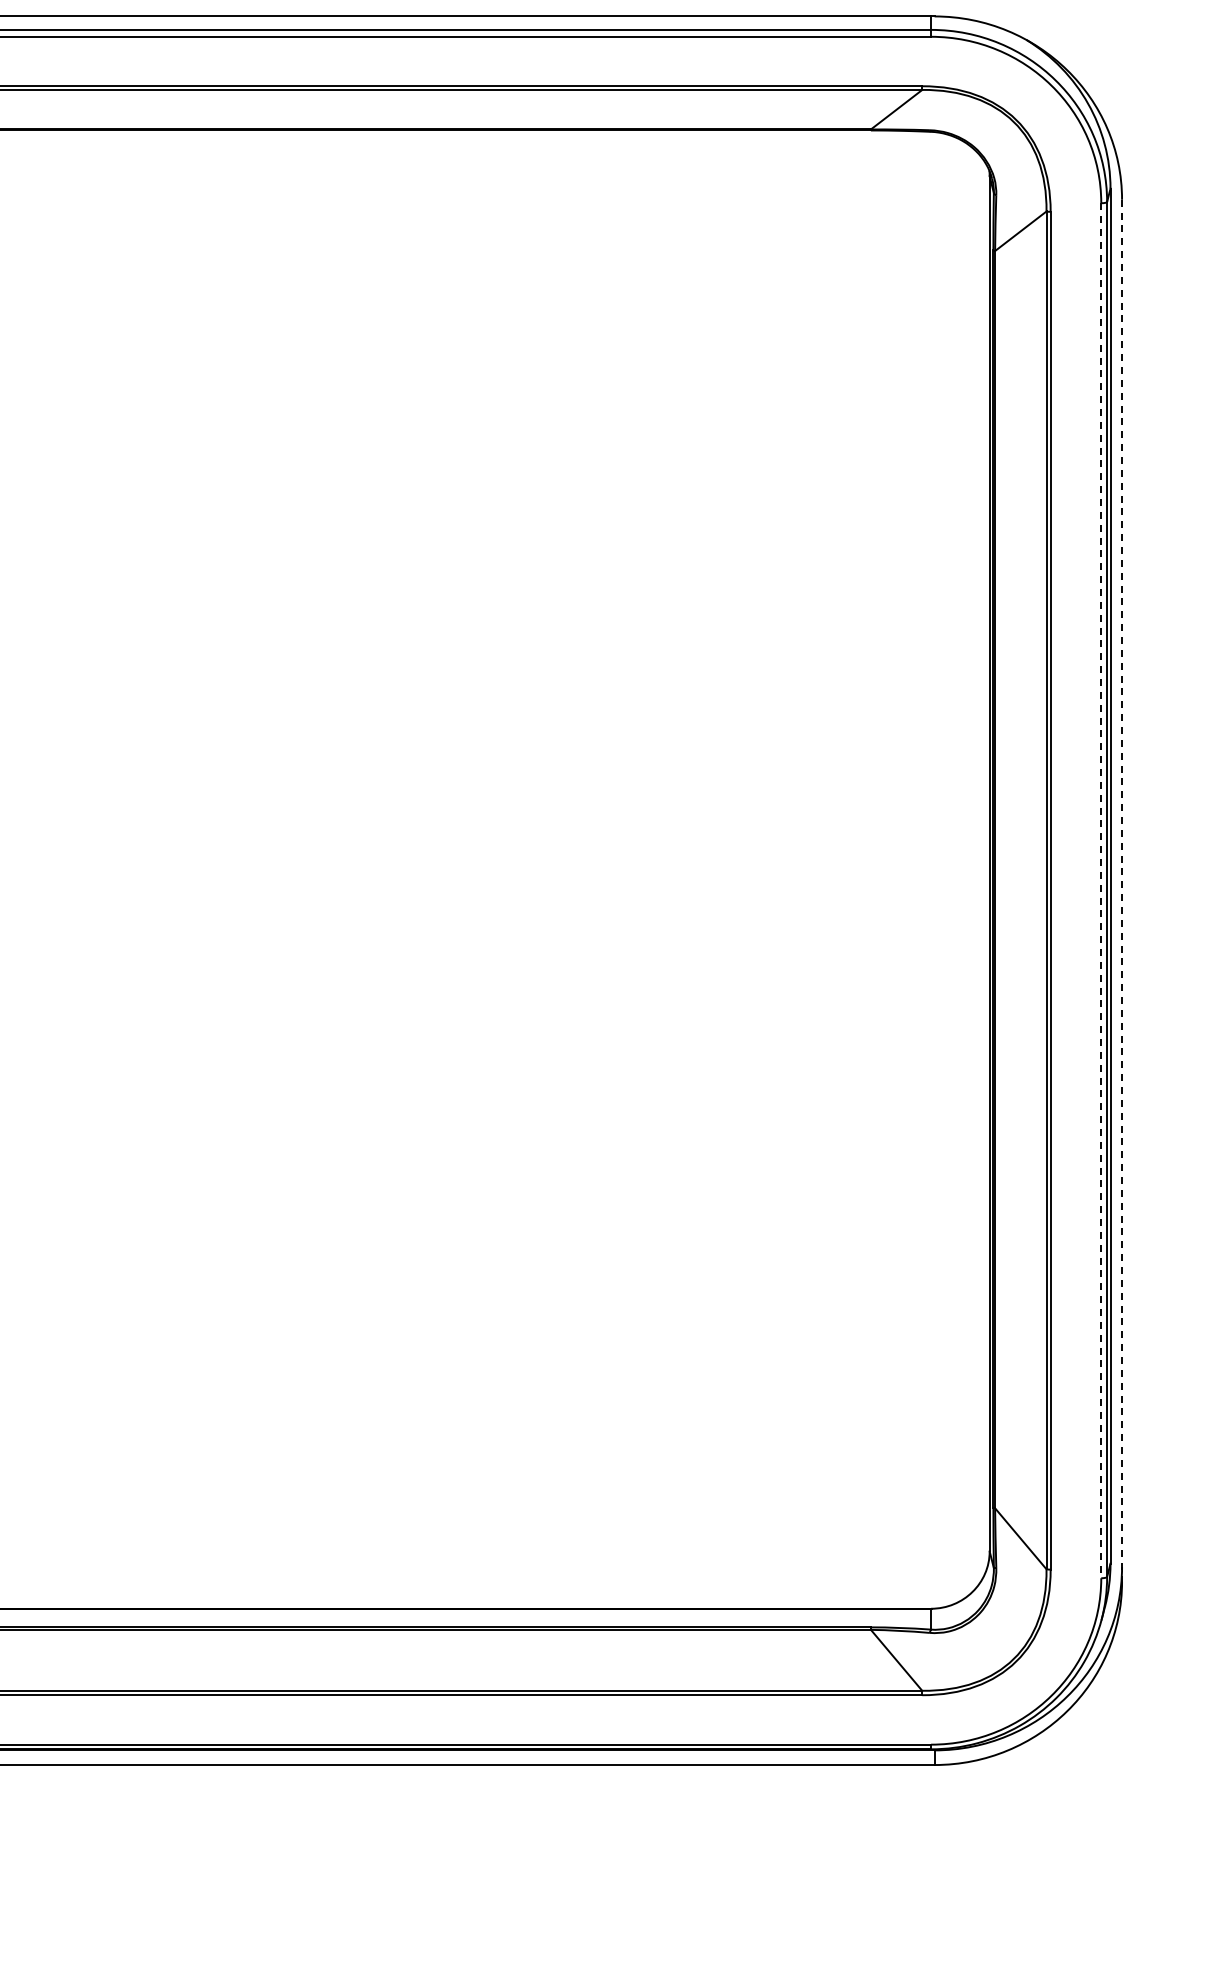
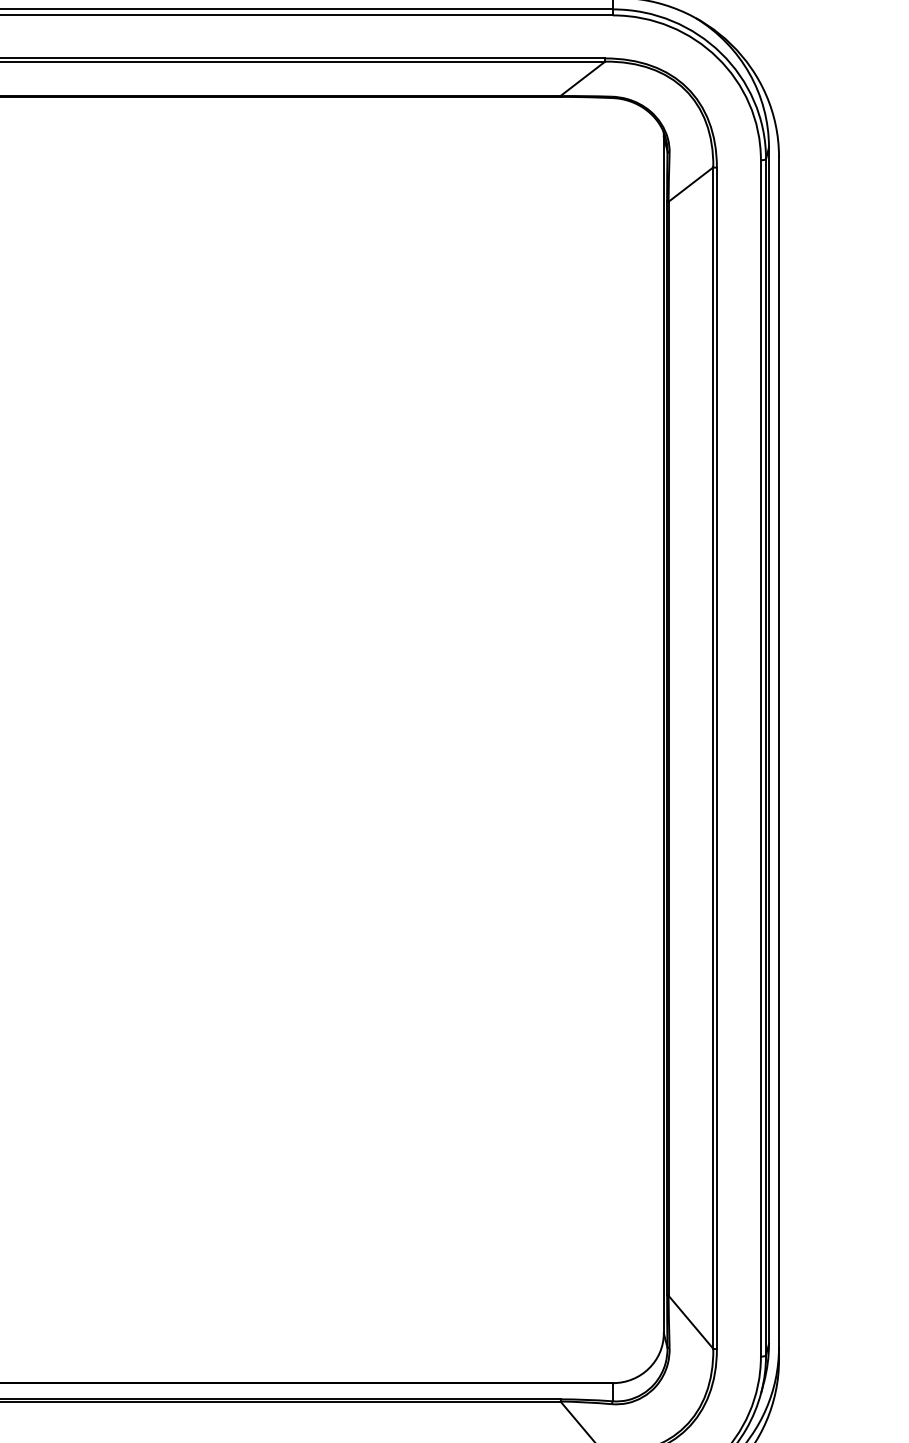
line: (1122, 890) -> (779, 758), dashed -> solid
line: (1101, 891) -> (761, 759), dashed -> solid

